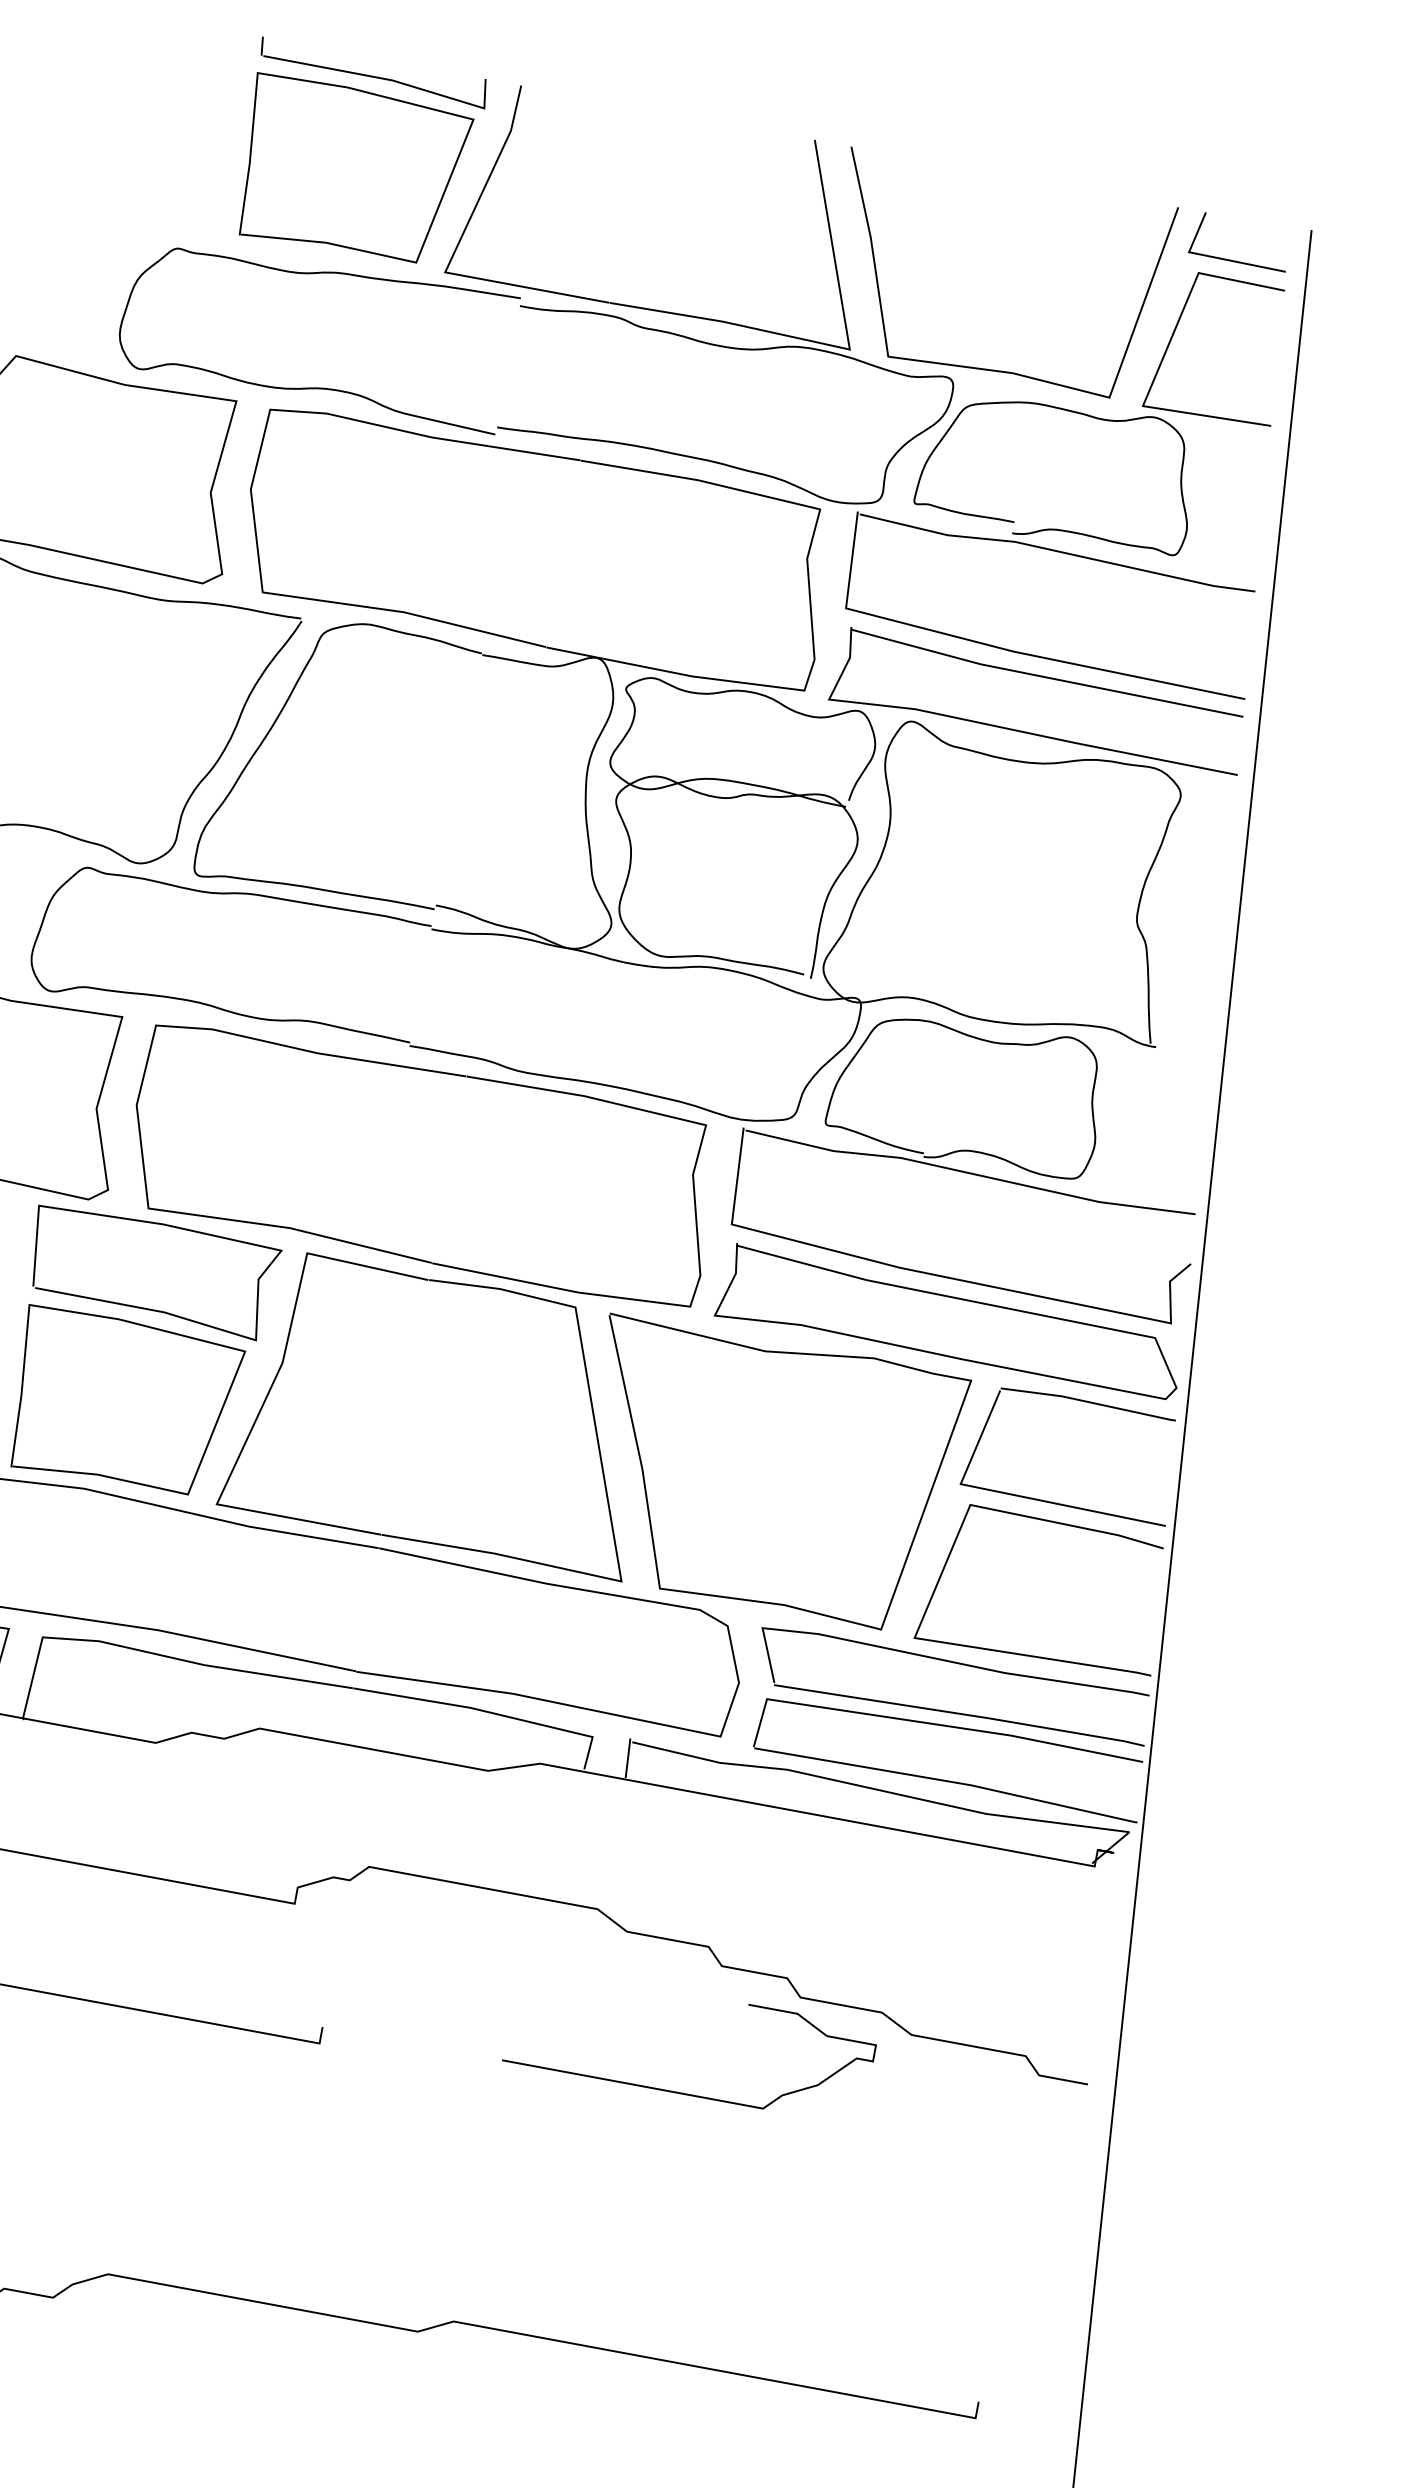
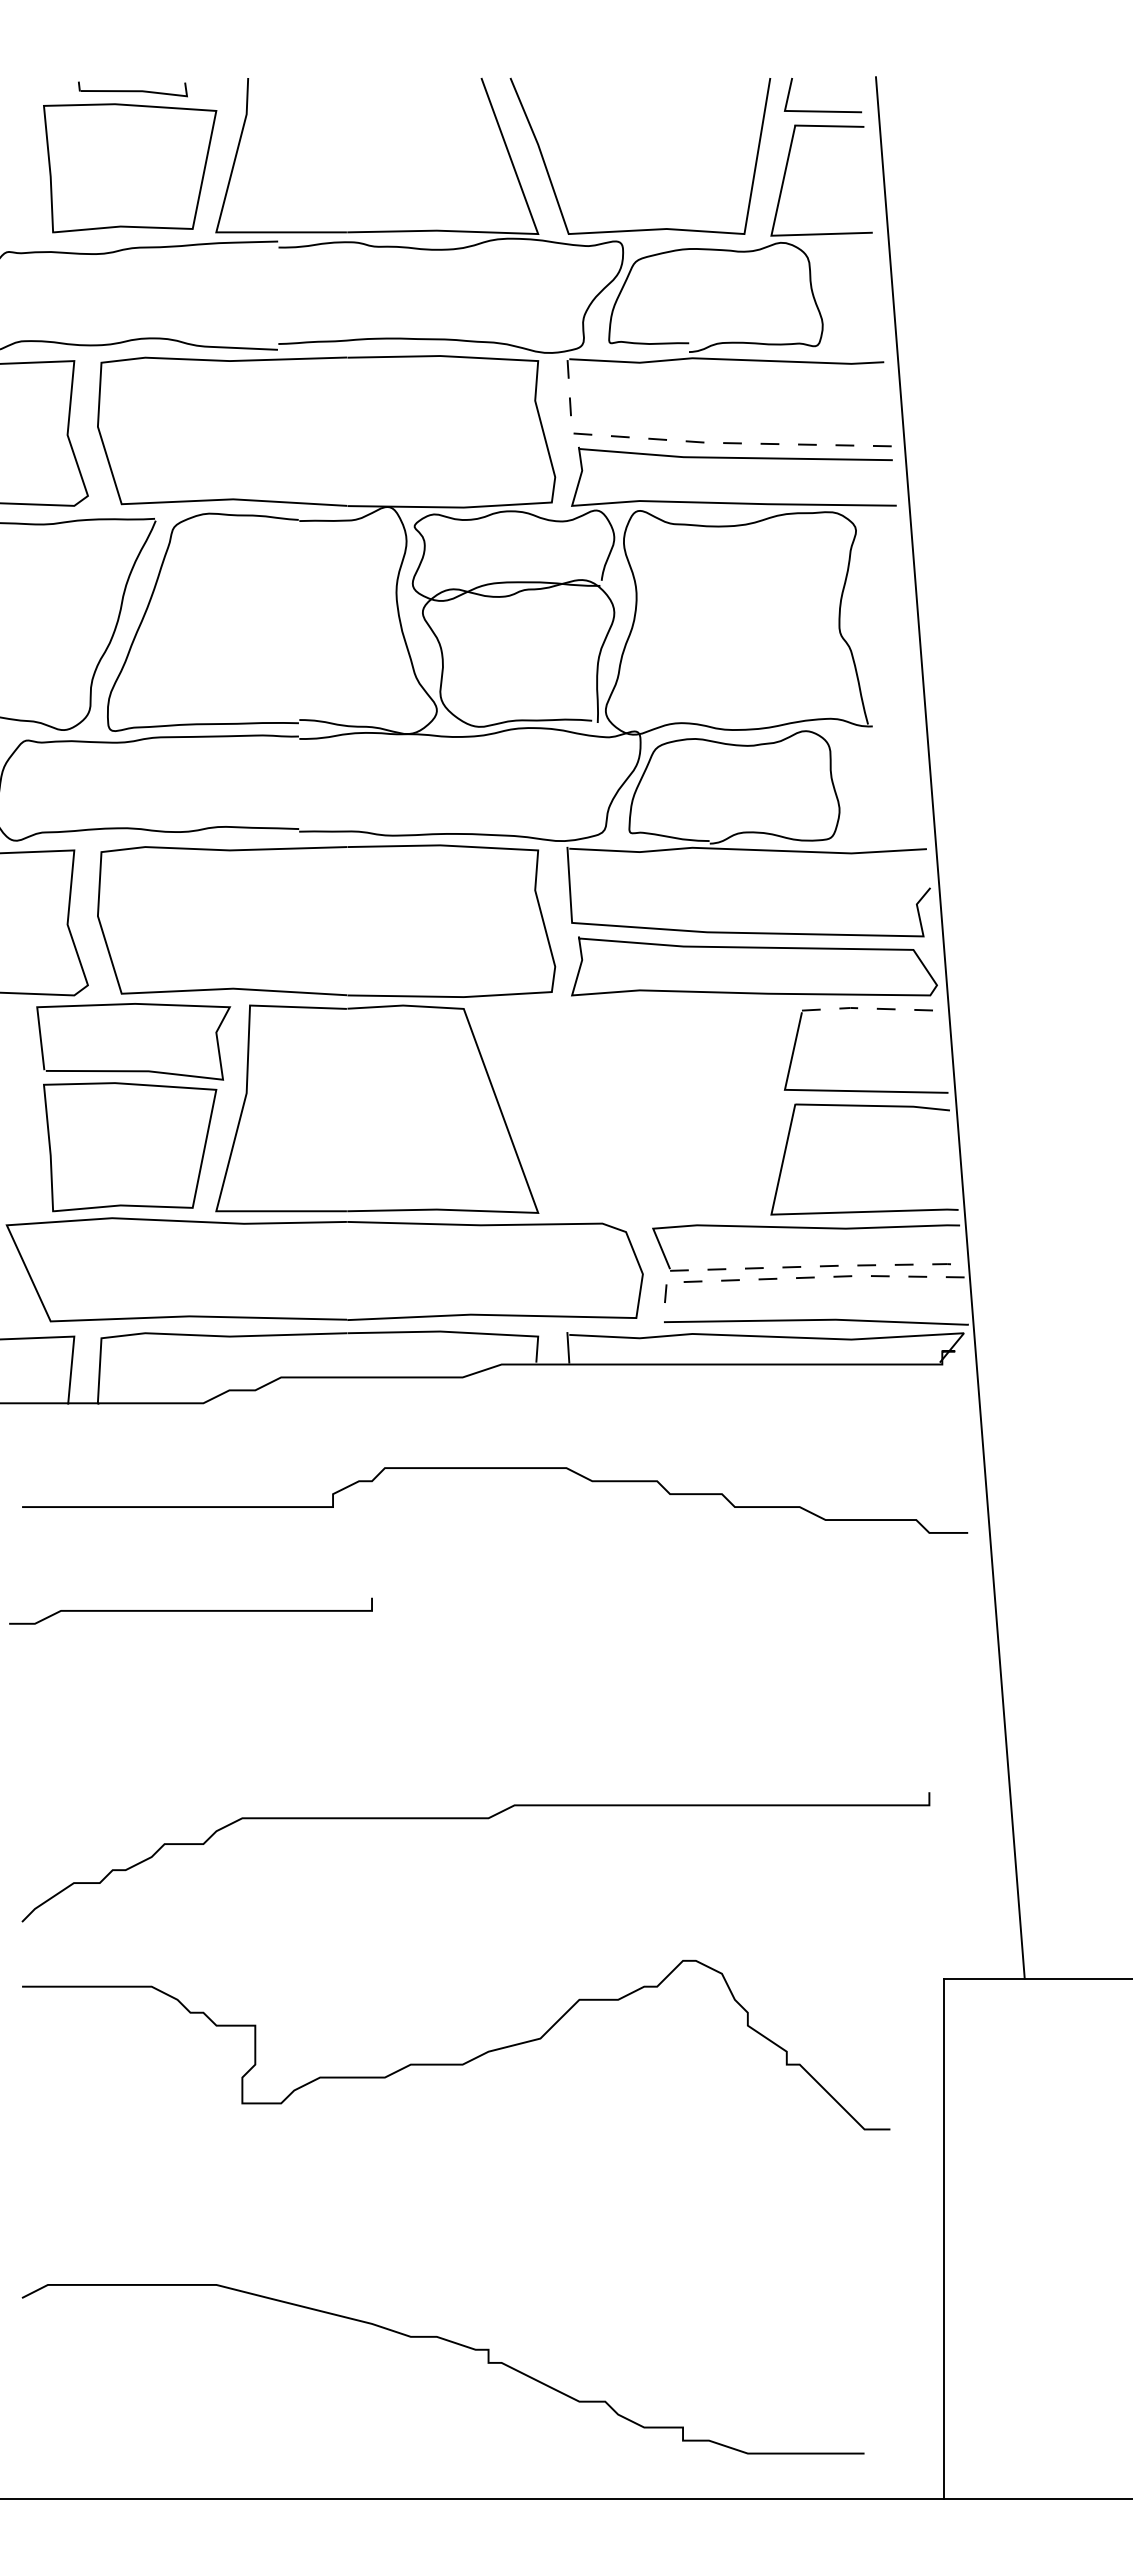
part: (373, 73) -> (132, 89), size x0.6
line: (996, 646) -> (693, 441), solid -> dashed
curve: (781, 1354) -> (628, 1015), removed
line: (1089, 1402) -> (872, 1008), solid -> dashed
line: (961, 1714) -> (818, 1266), solid -> dashed
line: (931, 1724) -> (796, 1278), solid -> dashed
curve: (682, 2091) -> (657, 1596), removed

